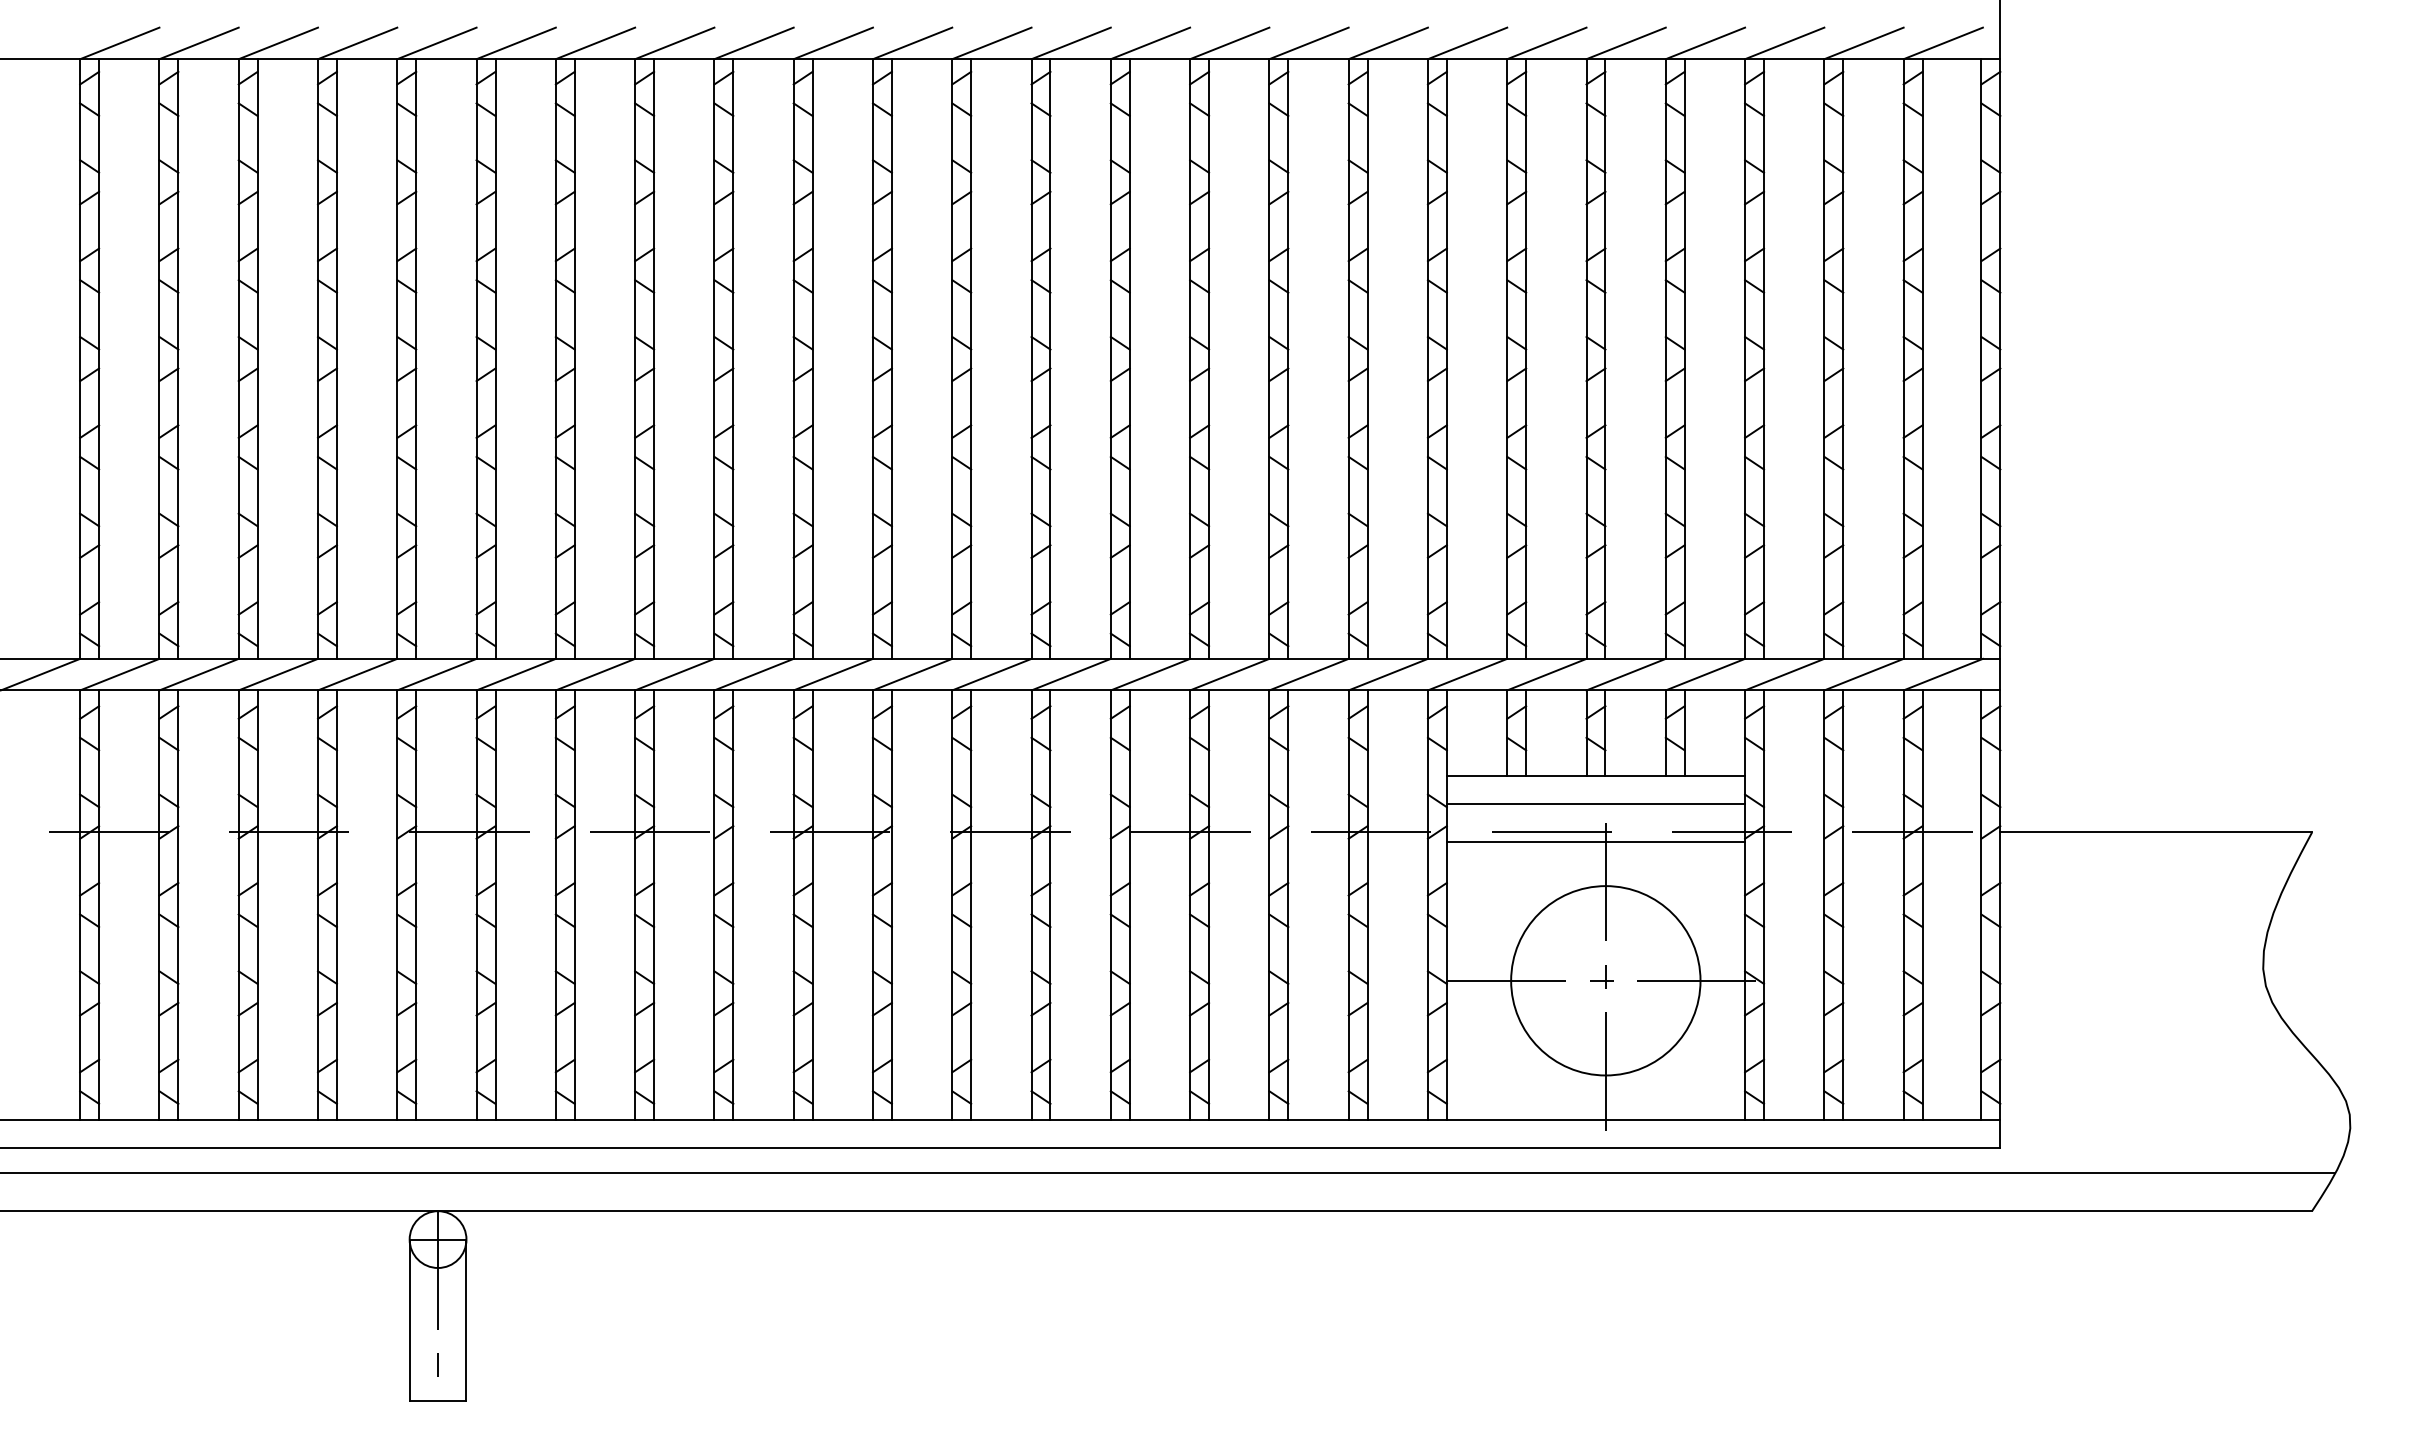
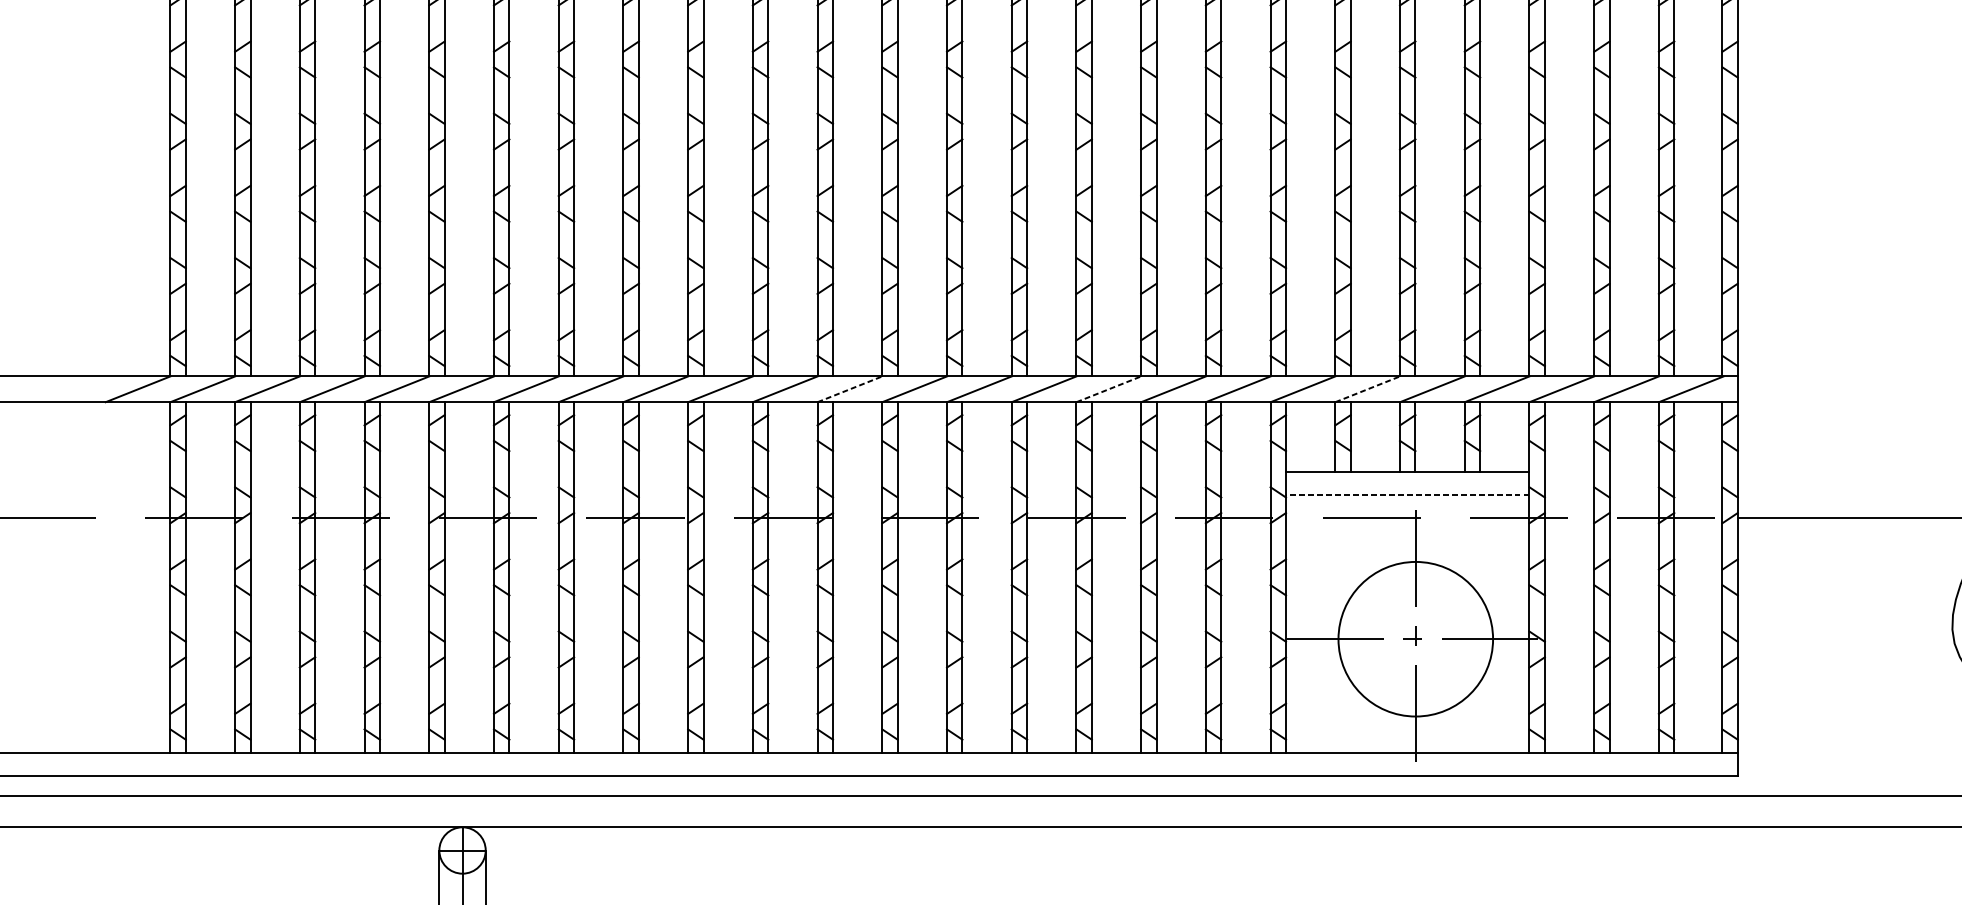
line: (912, 674) -> (849, 389), solid -> dashed
line: (1229, 674) -> (1108, 389), solid -> dashed
line: (1546, 674) -> (1367, 389), solid -> dashed
line: (1595, 804) -> (1407, 495), solid -> dashed
line: (1595, 841) -> (1407, 525), removed

